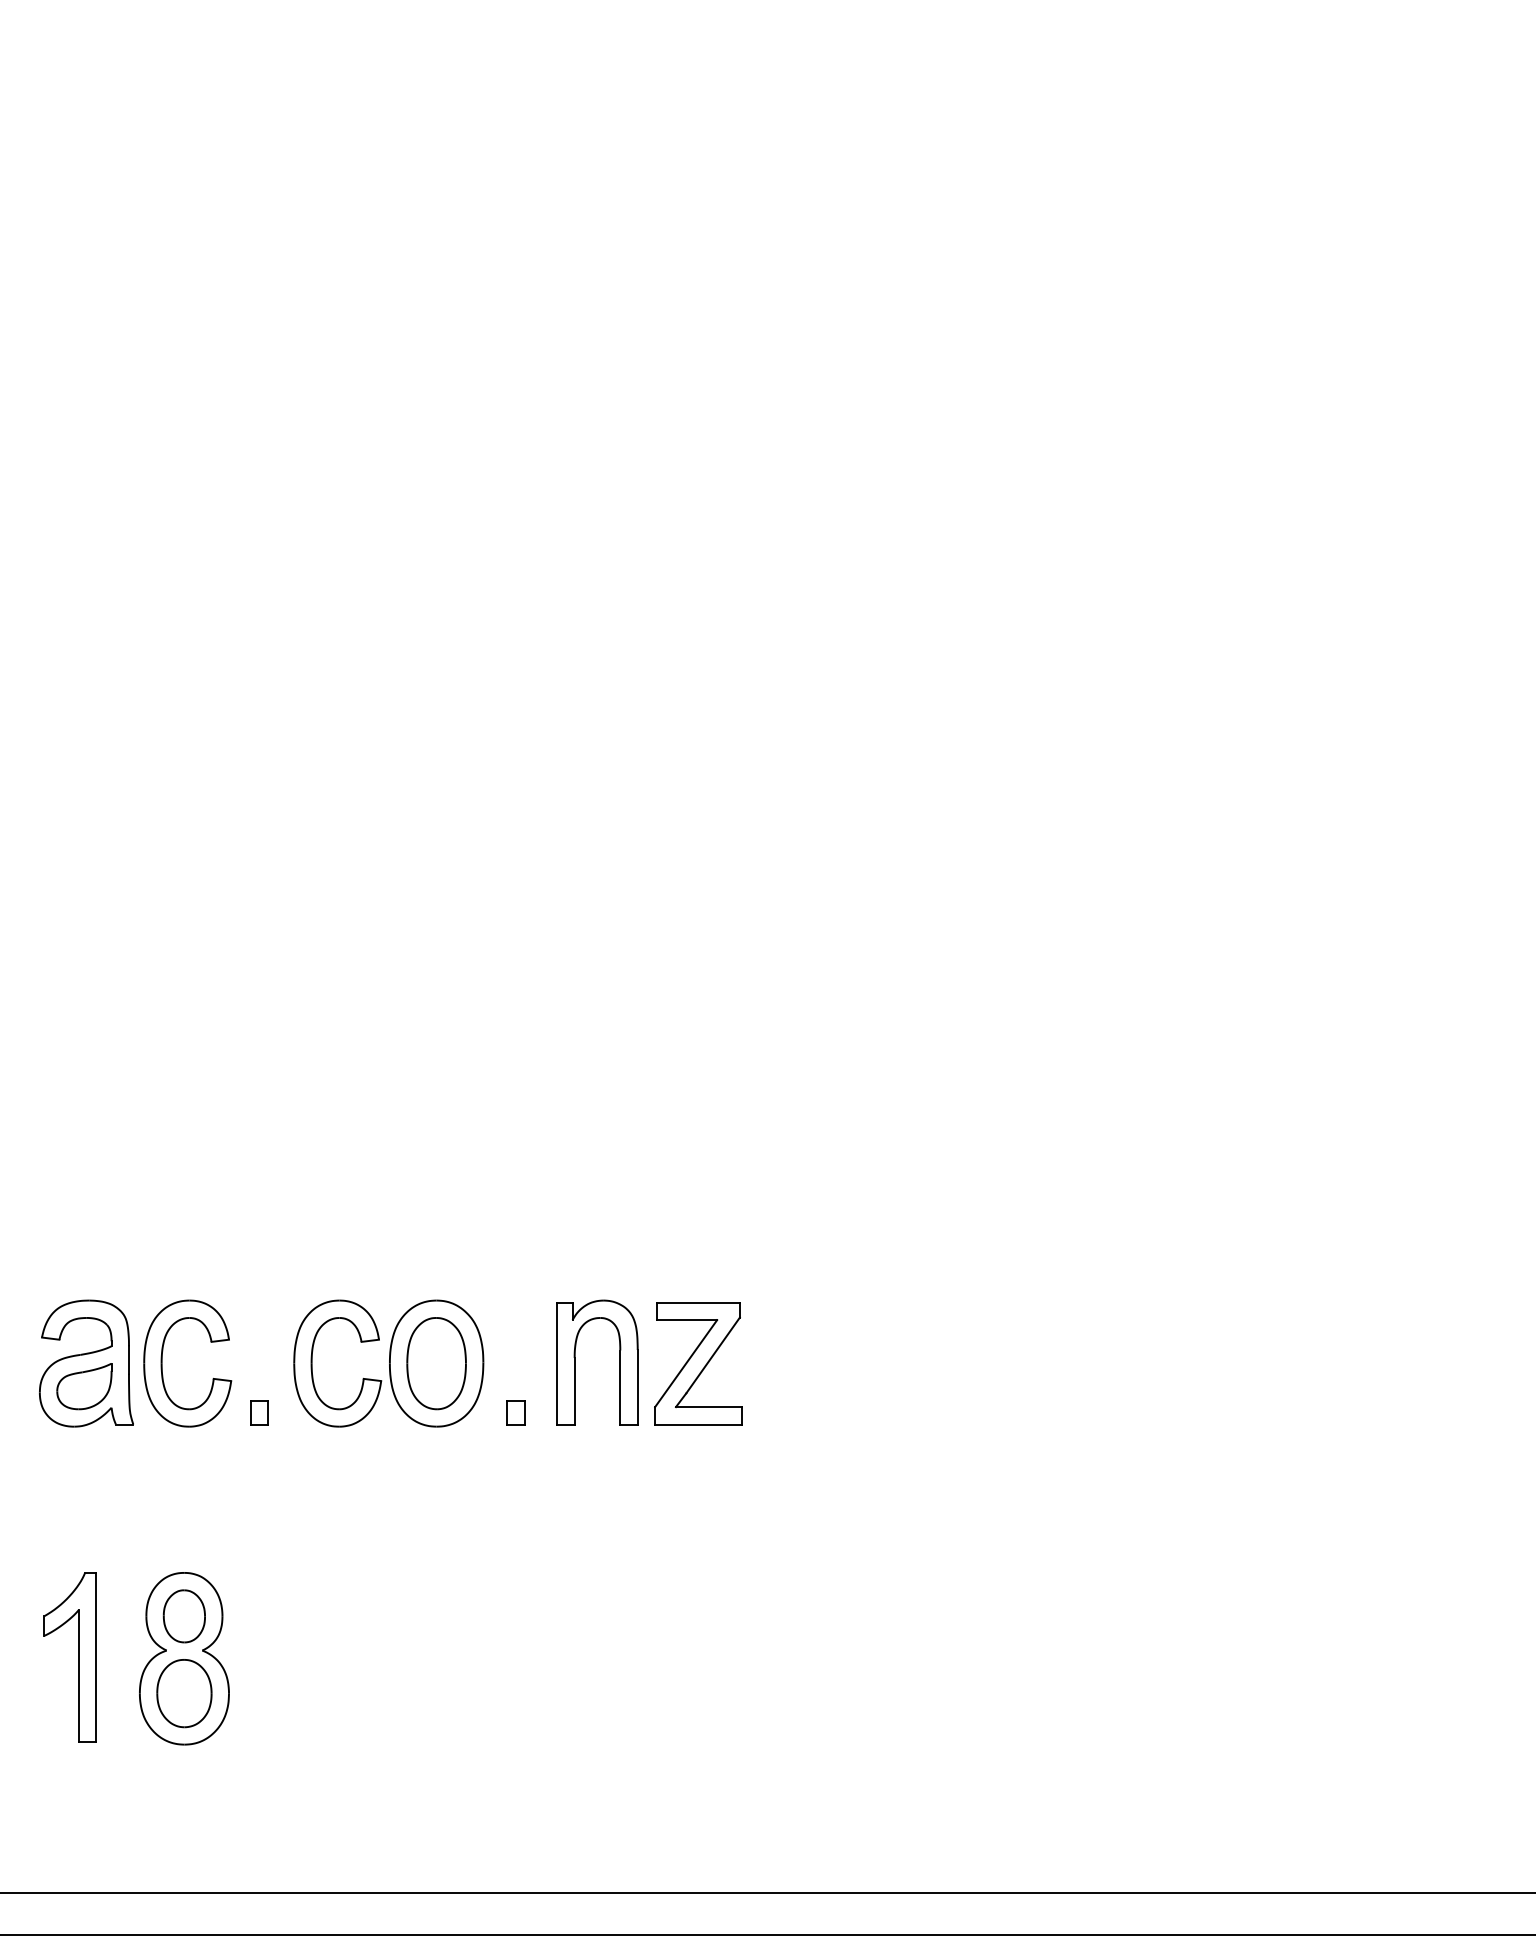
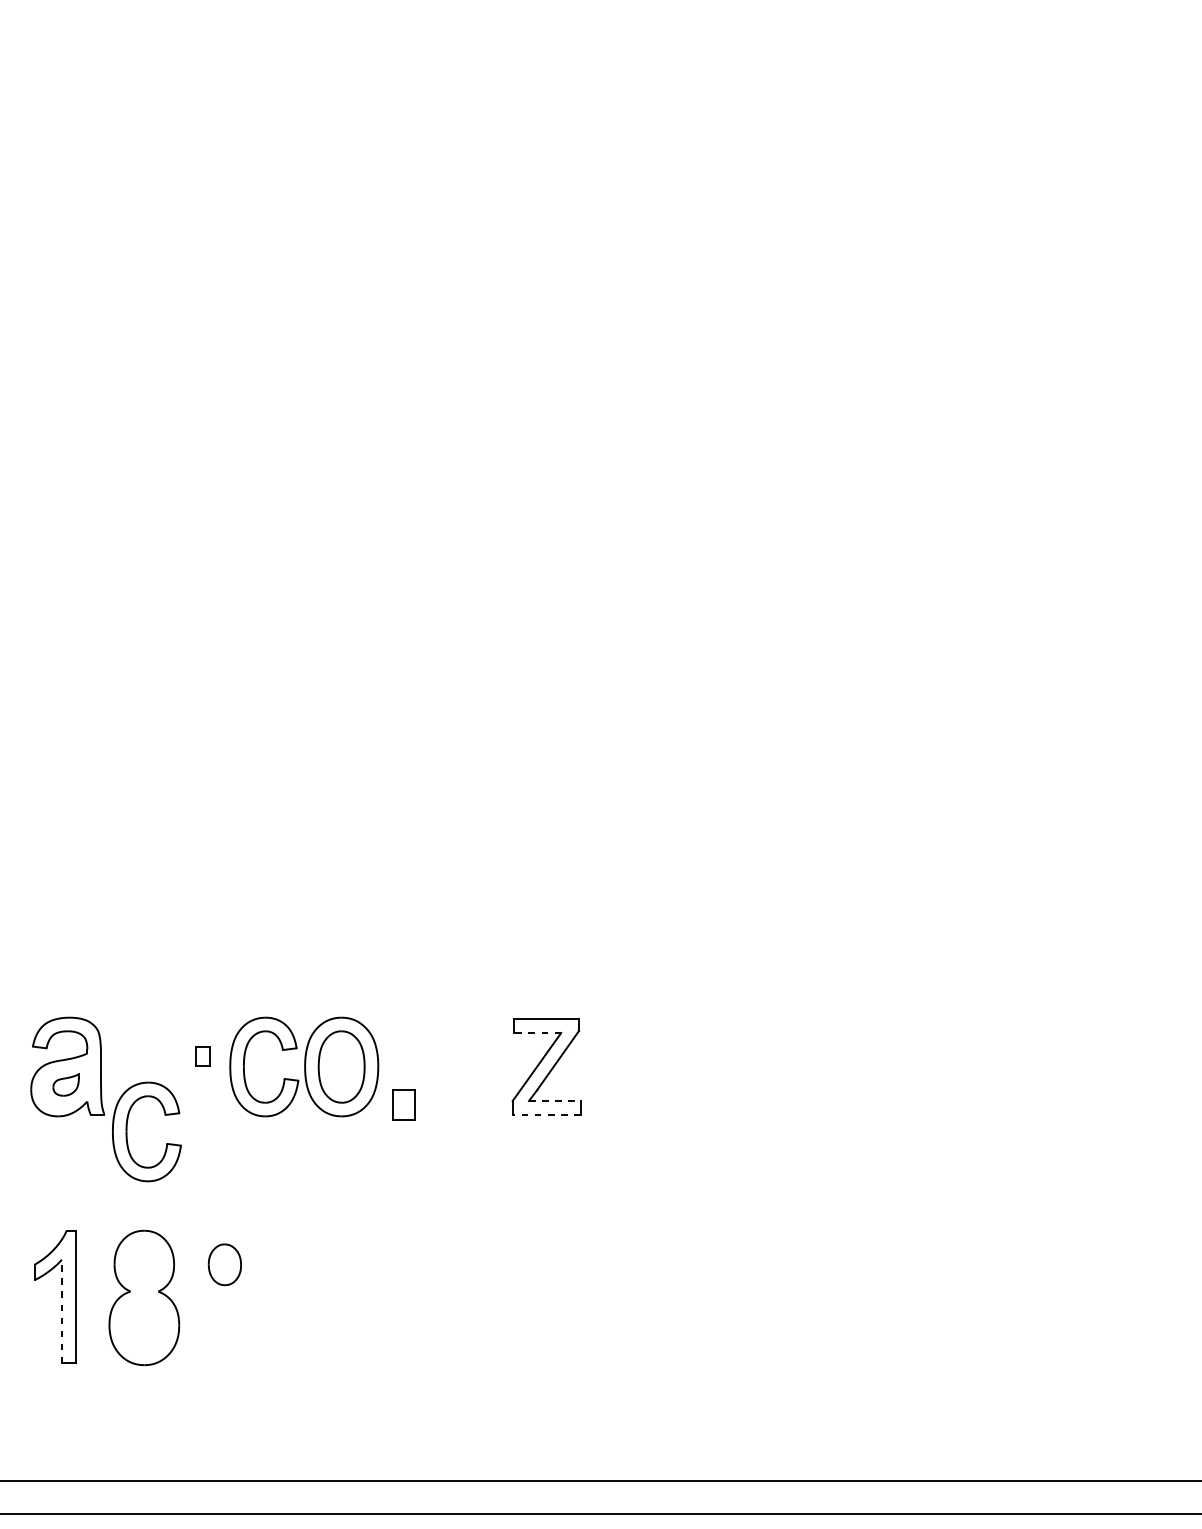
line: (687, 1320) -> (538, 1033), solid -> dashed
part: (575, 1362) -> (450, 1066), removed
part: (162, 1363) -> (127, 1131), moved
part: (84, 1386) -> (66, 1084), size x0.6
line: (709, 1407) -> (555, 1101), solid -> dashed
part: (259, 1412) -> (203, 1056), moved
part: (515, 1412) -> (403, 1105), size x1.6
line: (698, 1424) -> (546, 1114), solid -> dashed
part: (183, 1616) -> (224, 1264), moved
line: (79, 1675) -> (62, 1311), solid -> dashed
part: (184, 1693) -> (144, 1325), removed

